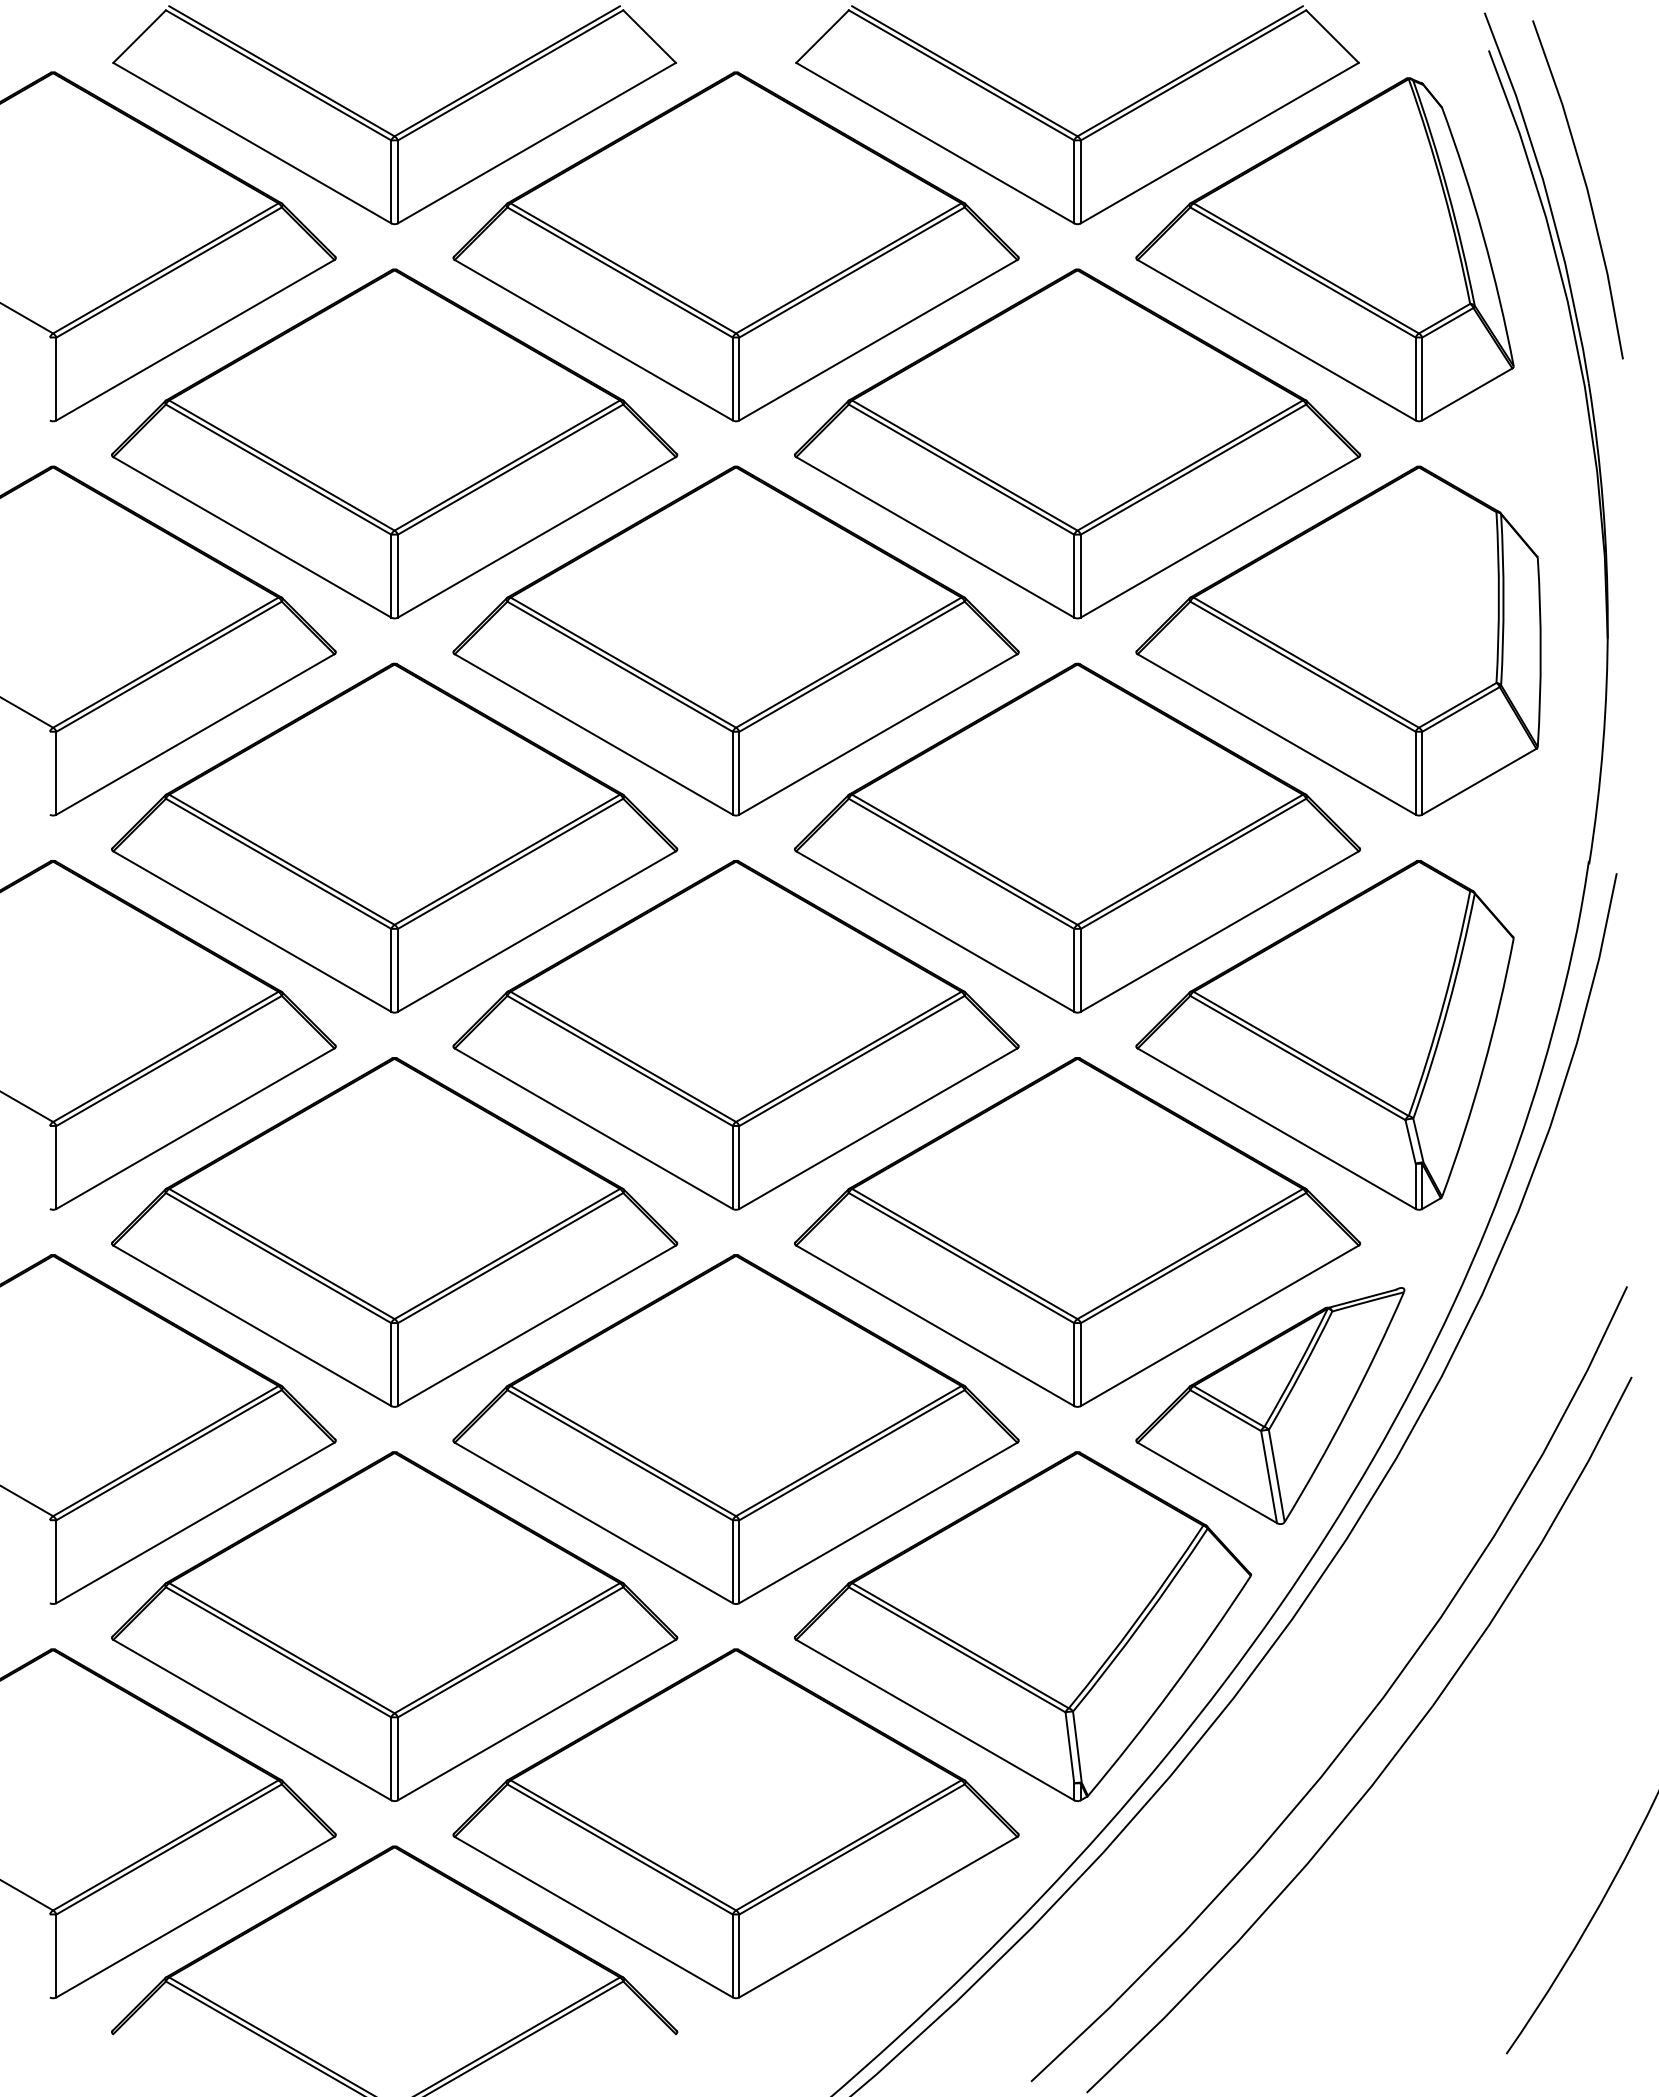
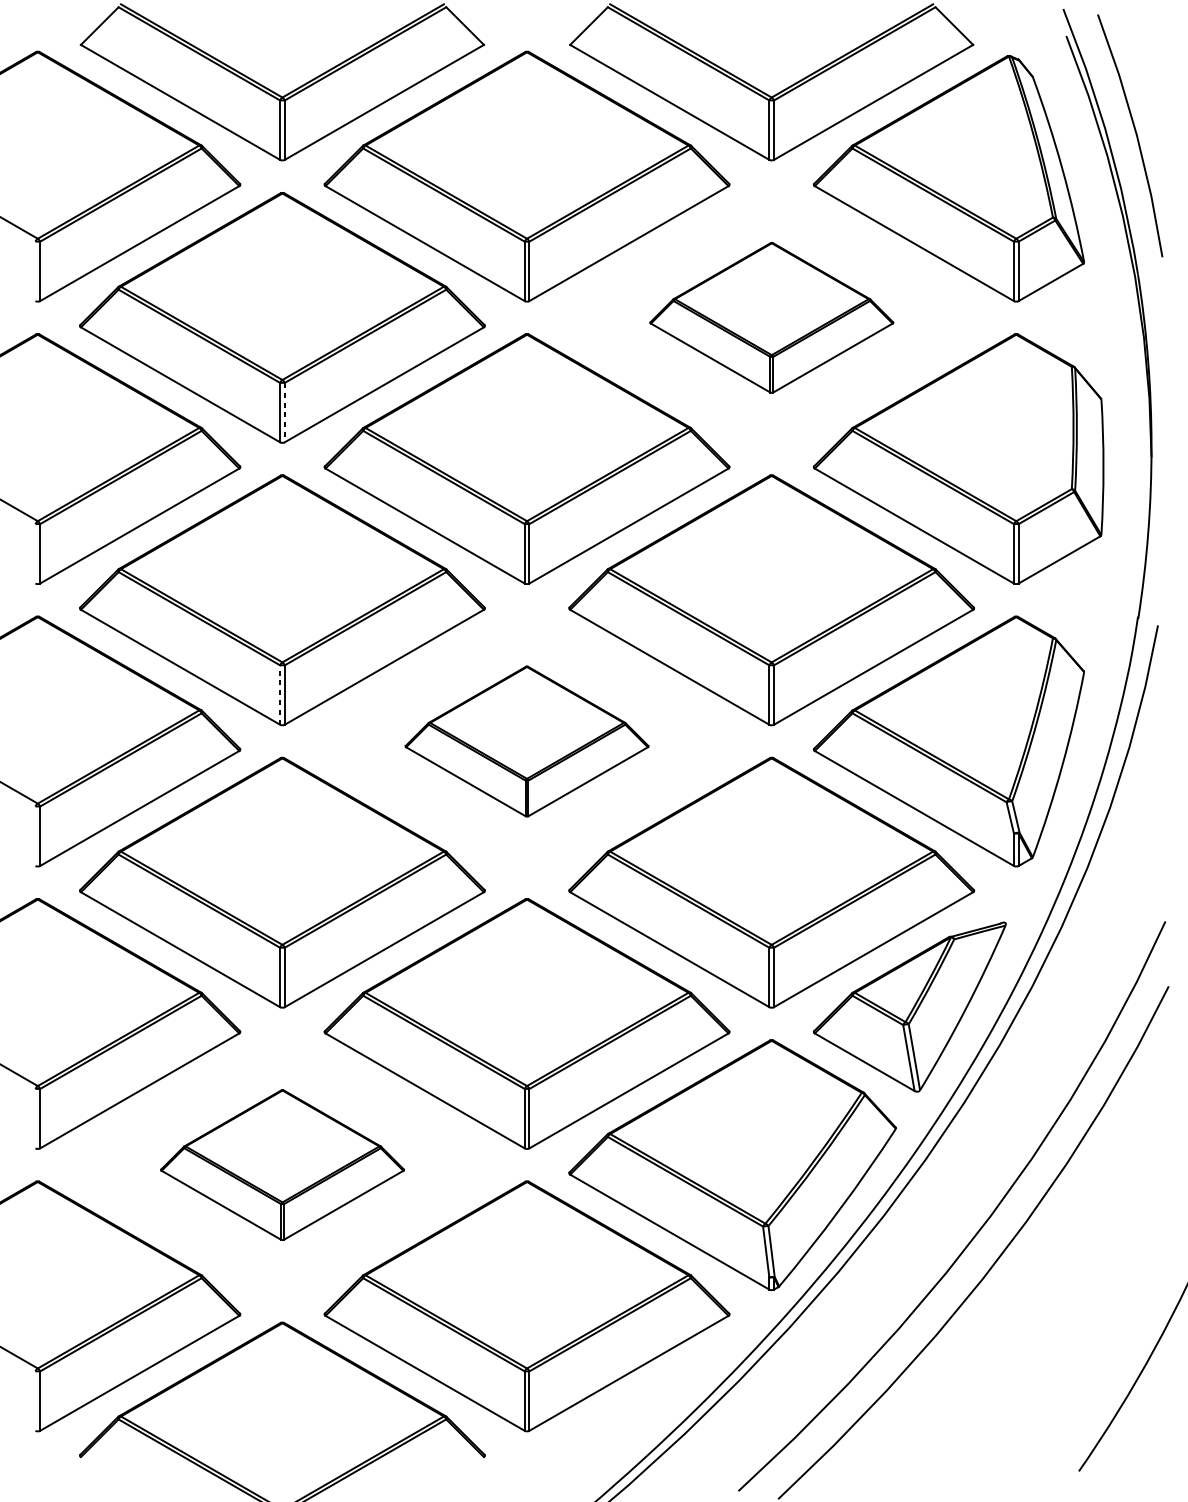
part: (1077, 443) -> (771, 317), size x0.6
line: (397, 576) -> (284, 412), solid -> dashed
line: (391, 969) -> (280, 694), solid -> dashed
part: (735, 1035) -> (526, 741), size x0.6
part: (394, 1626) -> (282, 1165), size x0.6

